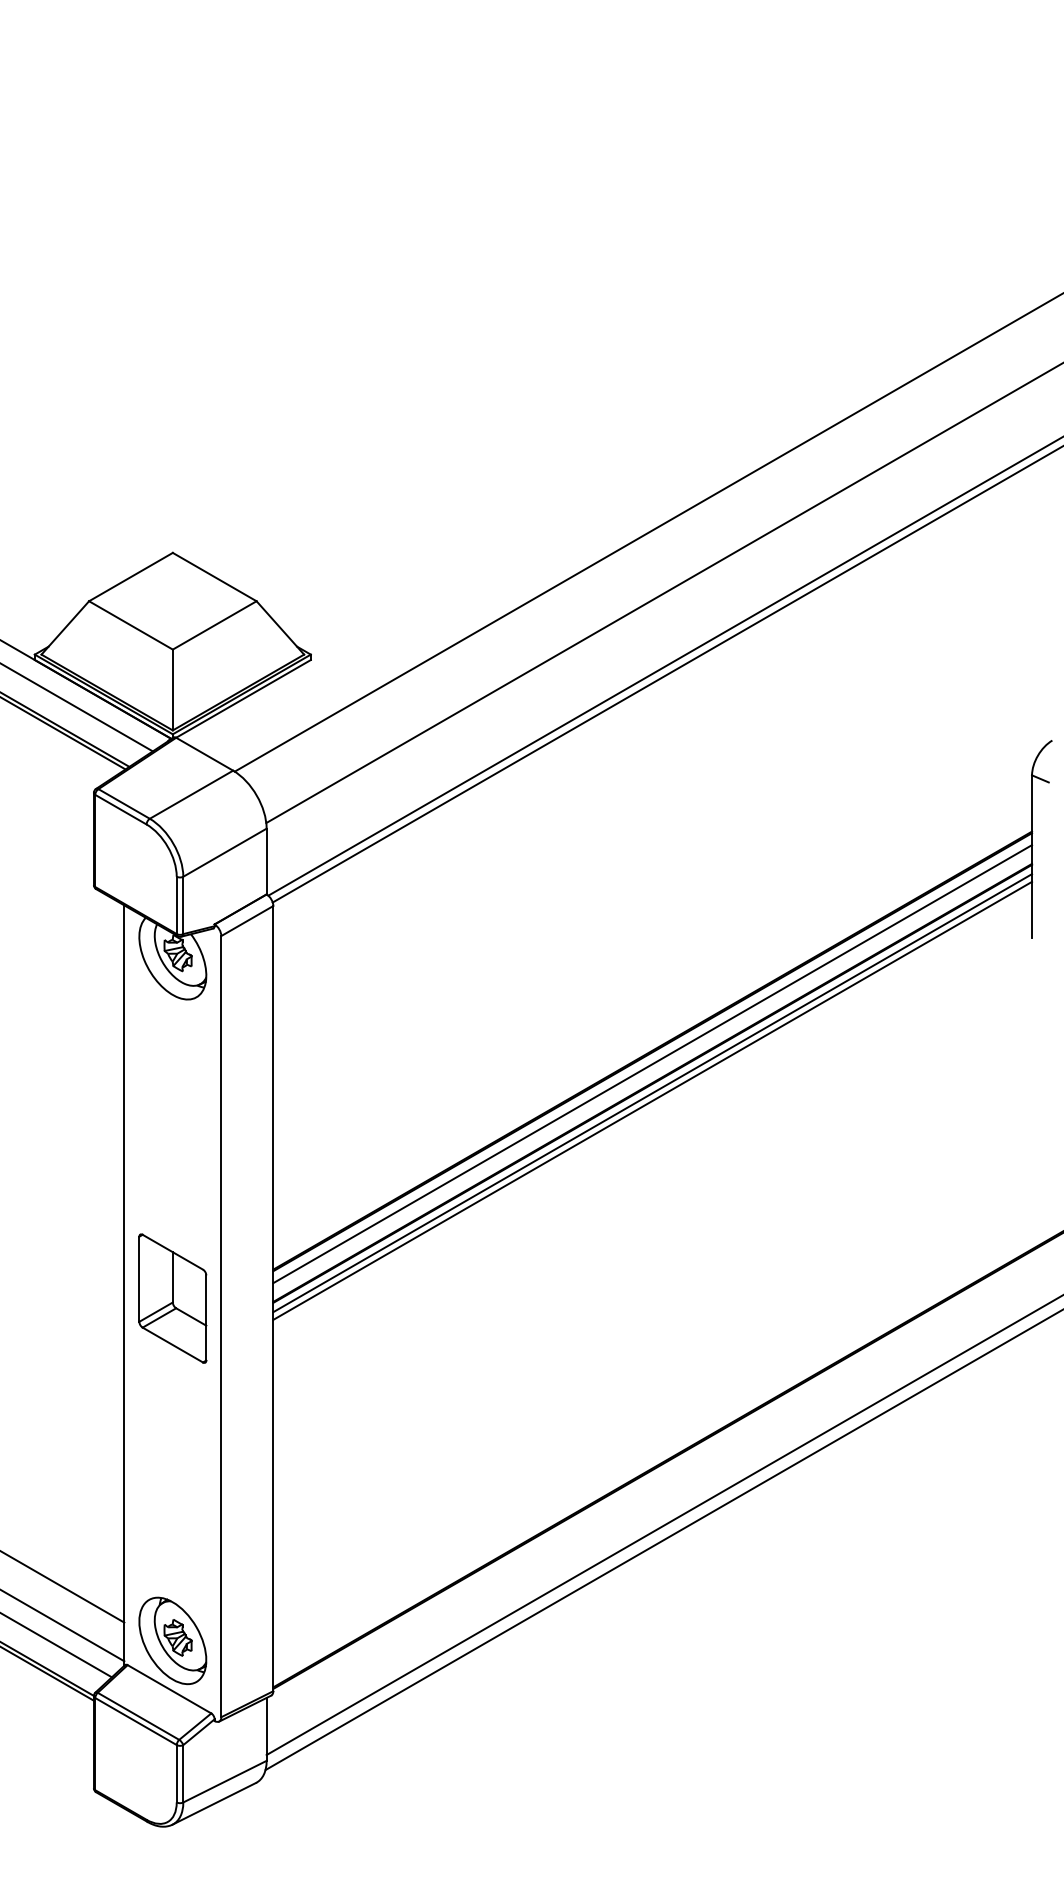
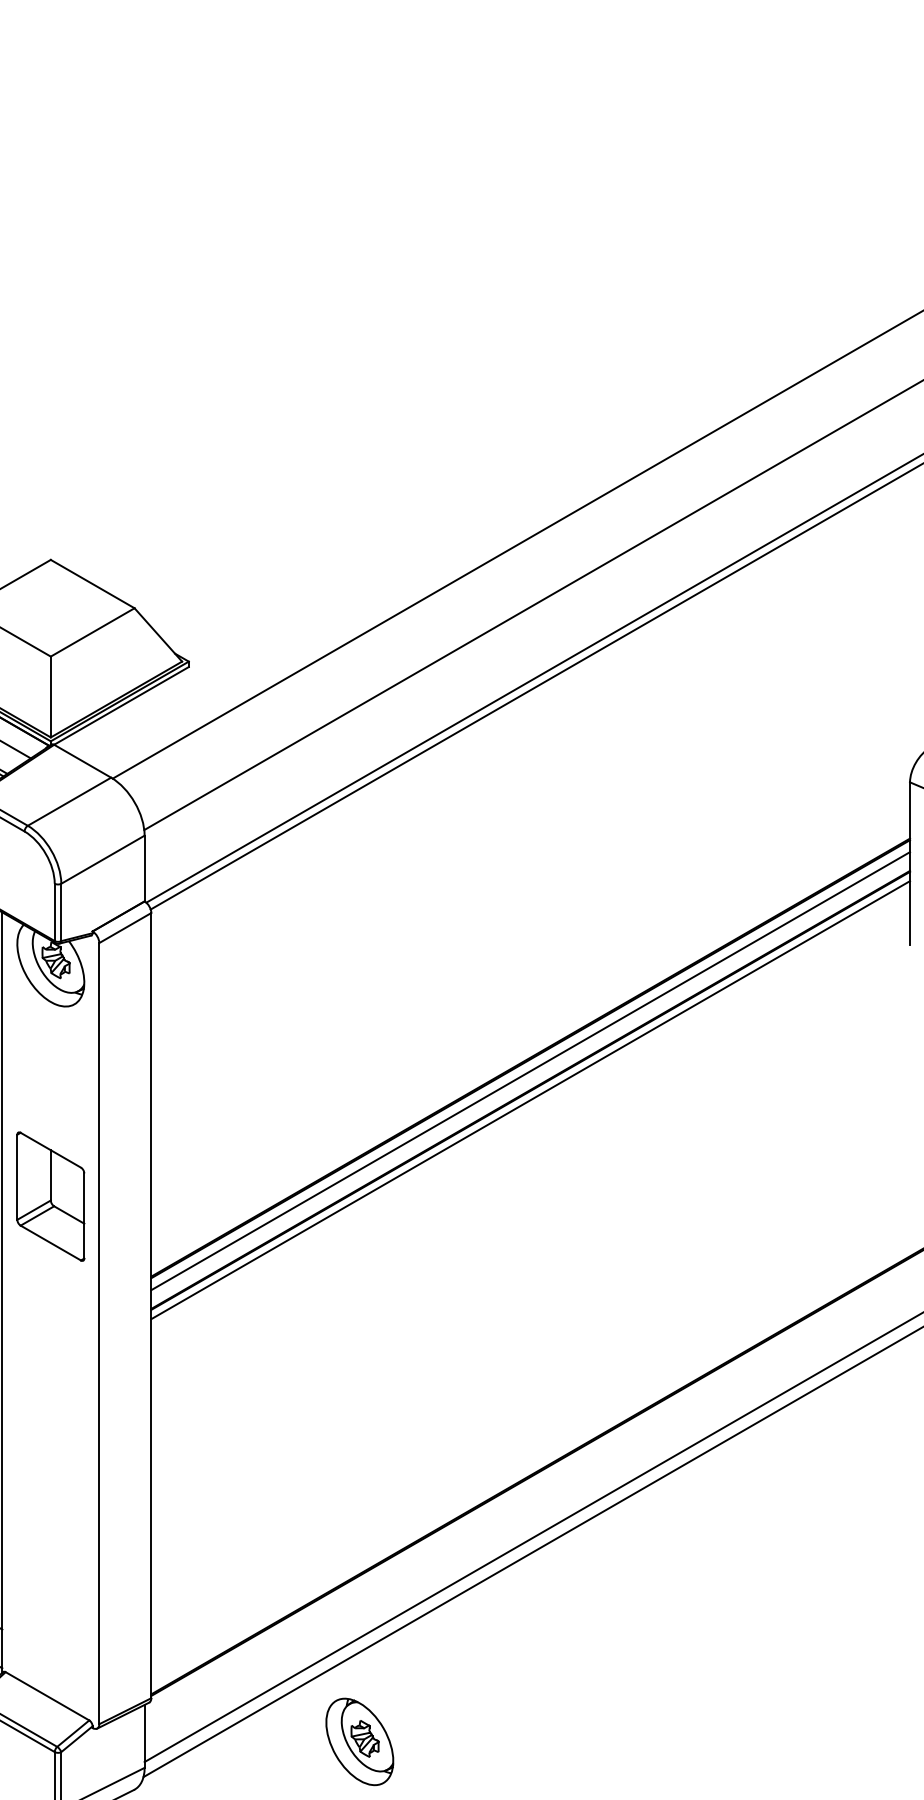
line: (652, 1100) -> (530, 1107), removed
part: (172, 1298) -> (50, 1196), moved
part: (172, 1640) -> (359, 1741), moved

